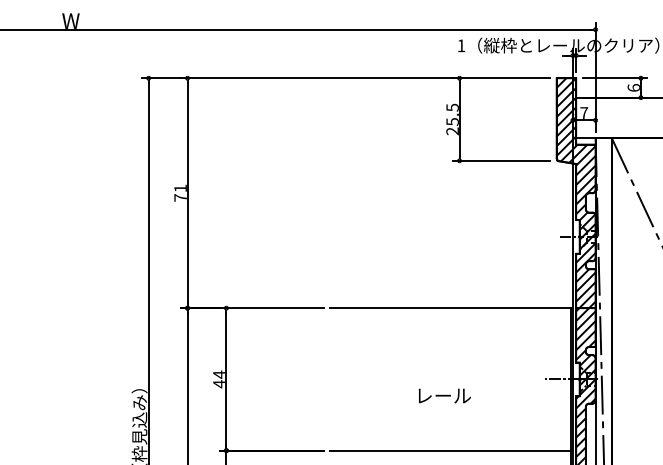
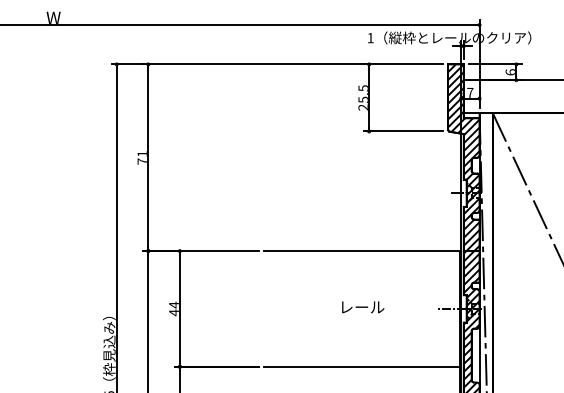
text: (445, 396) -> (363, 307), moved

